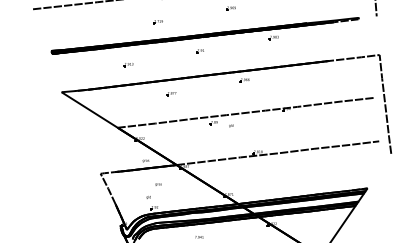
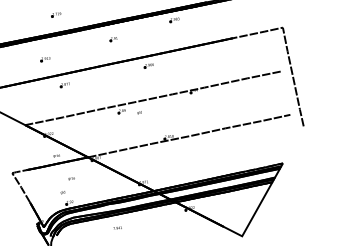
part: (199, 51) -> (112, 39), moved
part: (128, 65) -> (45, 59), moved
part: (171, 94) -> (65, 85), moved

